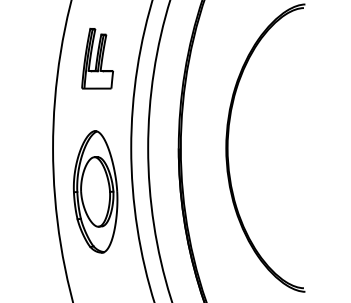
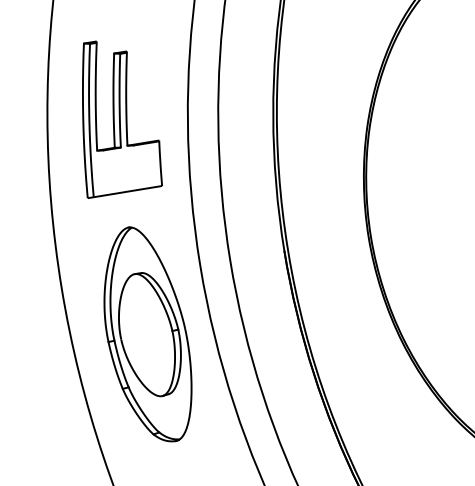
part: (97, 58) -> (114, 115), size x1.43
part: (95, 191) -> (146, 334), moved

